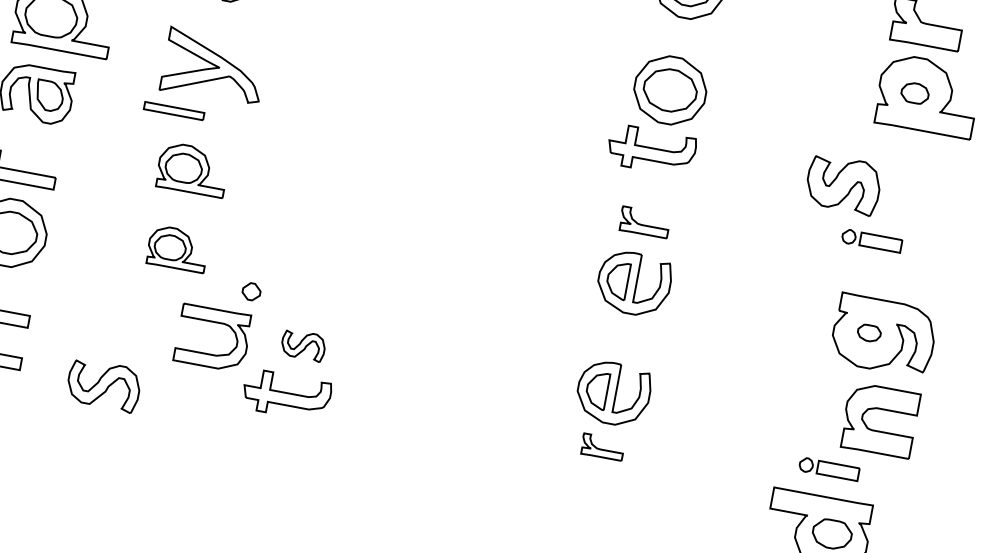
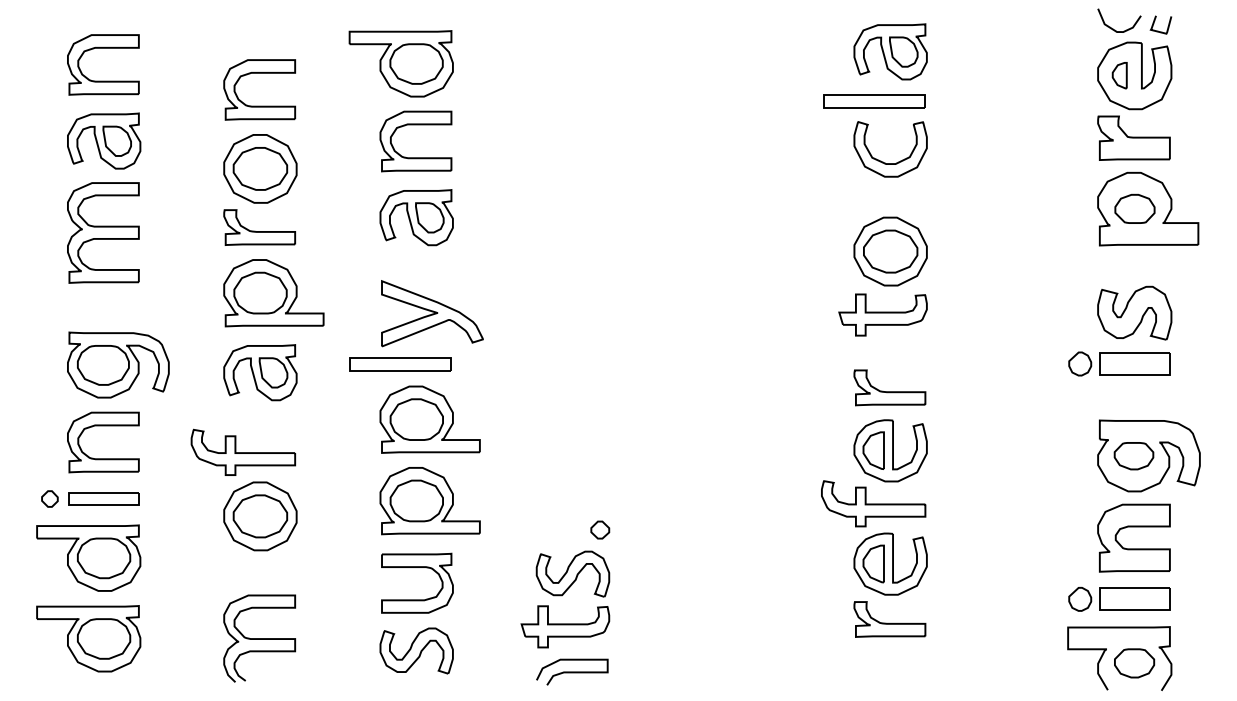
part: (914, 92) -> (1134, 208), size x1.43
part: (174, 110) -> (400, 364), size x1.67
part: (192, 169) -> (429, 419), size x1.43
part: (843, 184) -> (1134, 312), moved
part: (644, 222) -> (889, 387), size x1.43
part: (872, 240) -> (1119, 363), size x1.67
part: (177, 249) -> (429, 501), size x1.67
part: (251, 291) -> (600, 529), moved
part: (215, 322) -> (417, 567), moved
part: (607, 331) -> (873, 503), added
part: (868, 333) -> (1133, 456), size x1.67
part: (303, 345) -> (572, 573), size x1.67
part: (103, 385) -> (416, 650), moved
part: (881, 410) -> (1133, 527), moved
curve: (285, 440) -> (572, 671), added
part: (602, 447) -> (889, 619), size x1.67
part: (829, 468) -> (1119, 598), size x1.67

